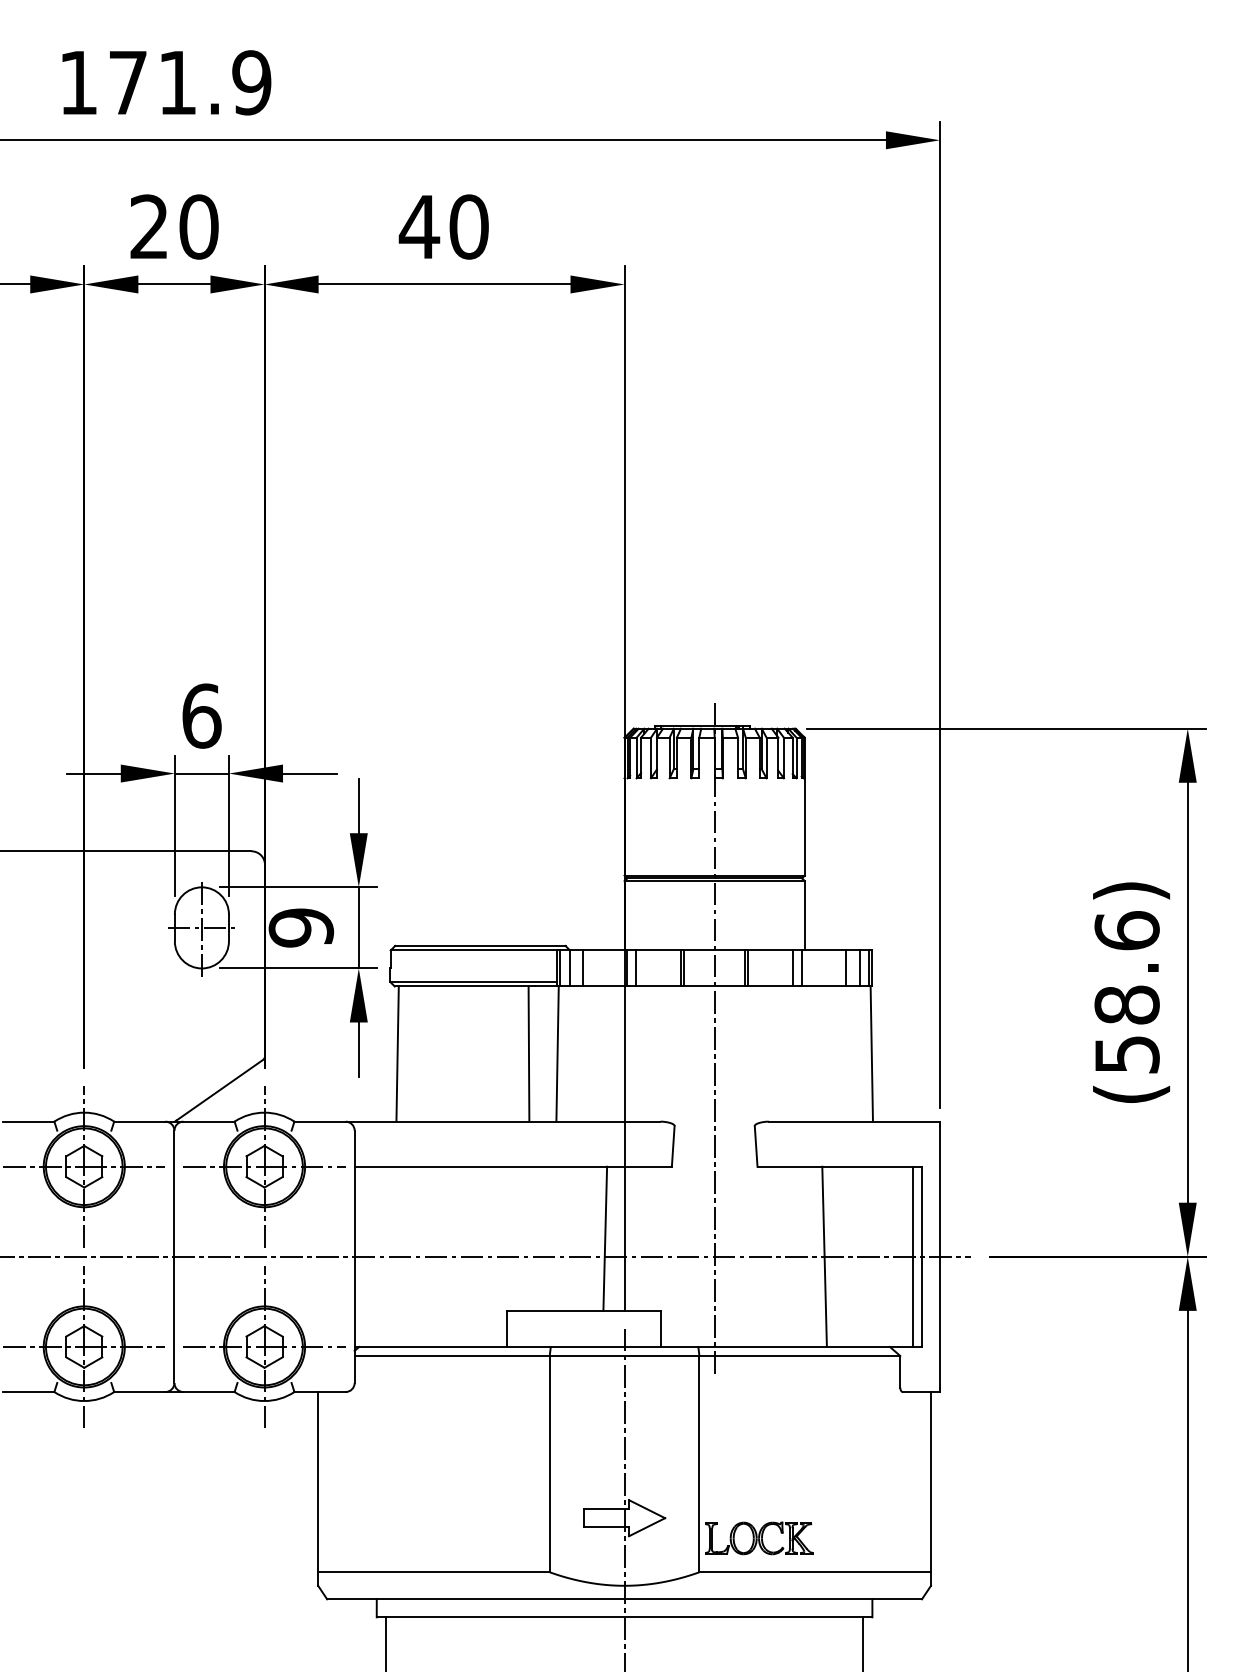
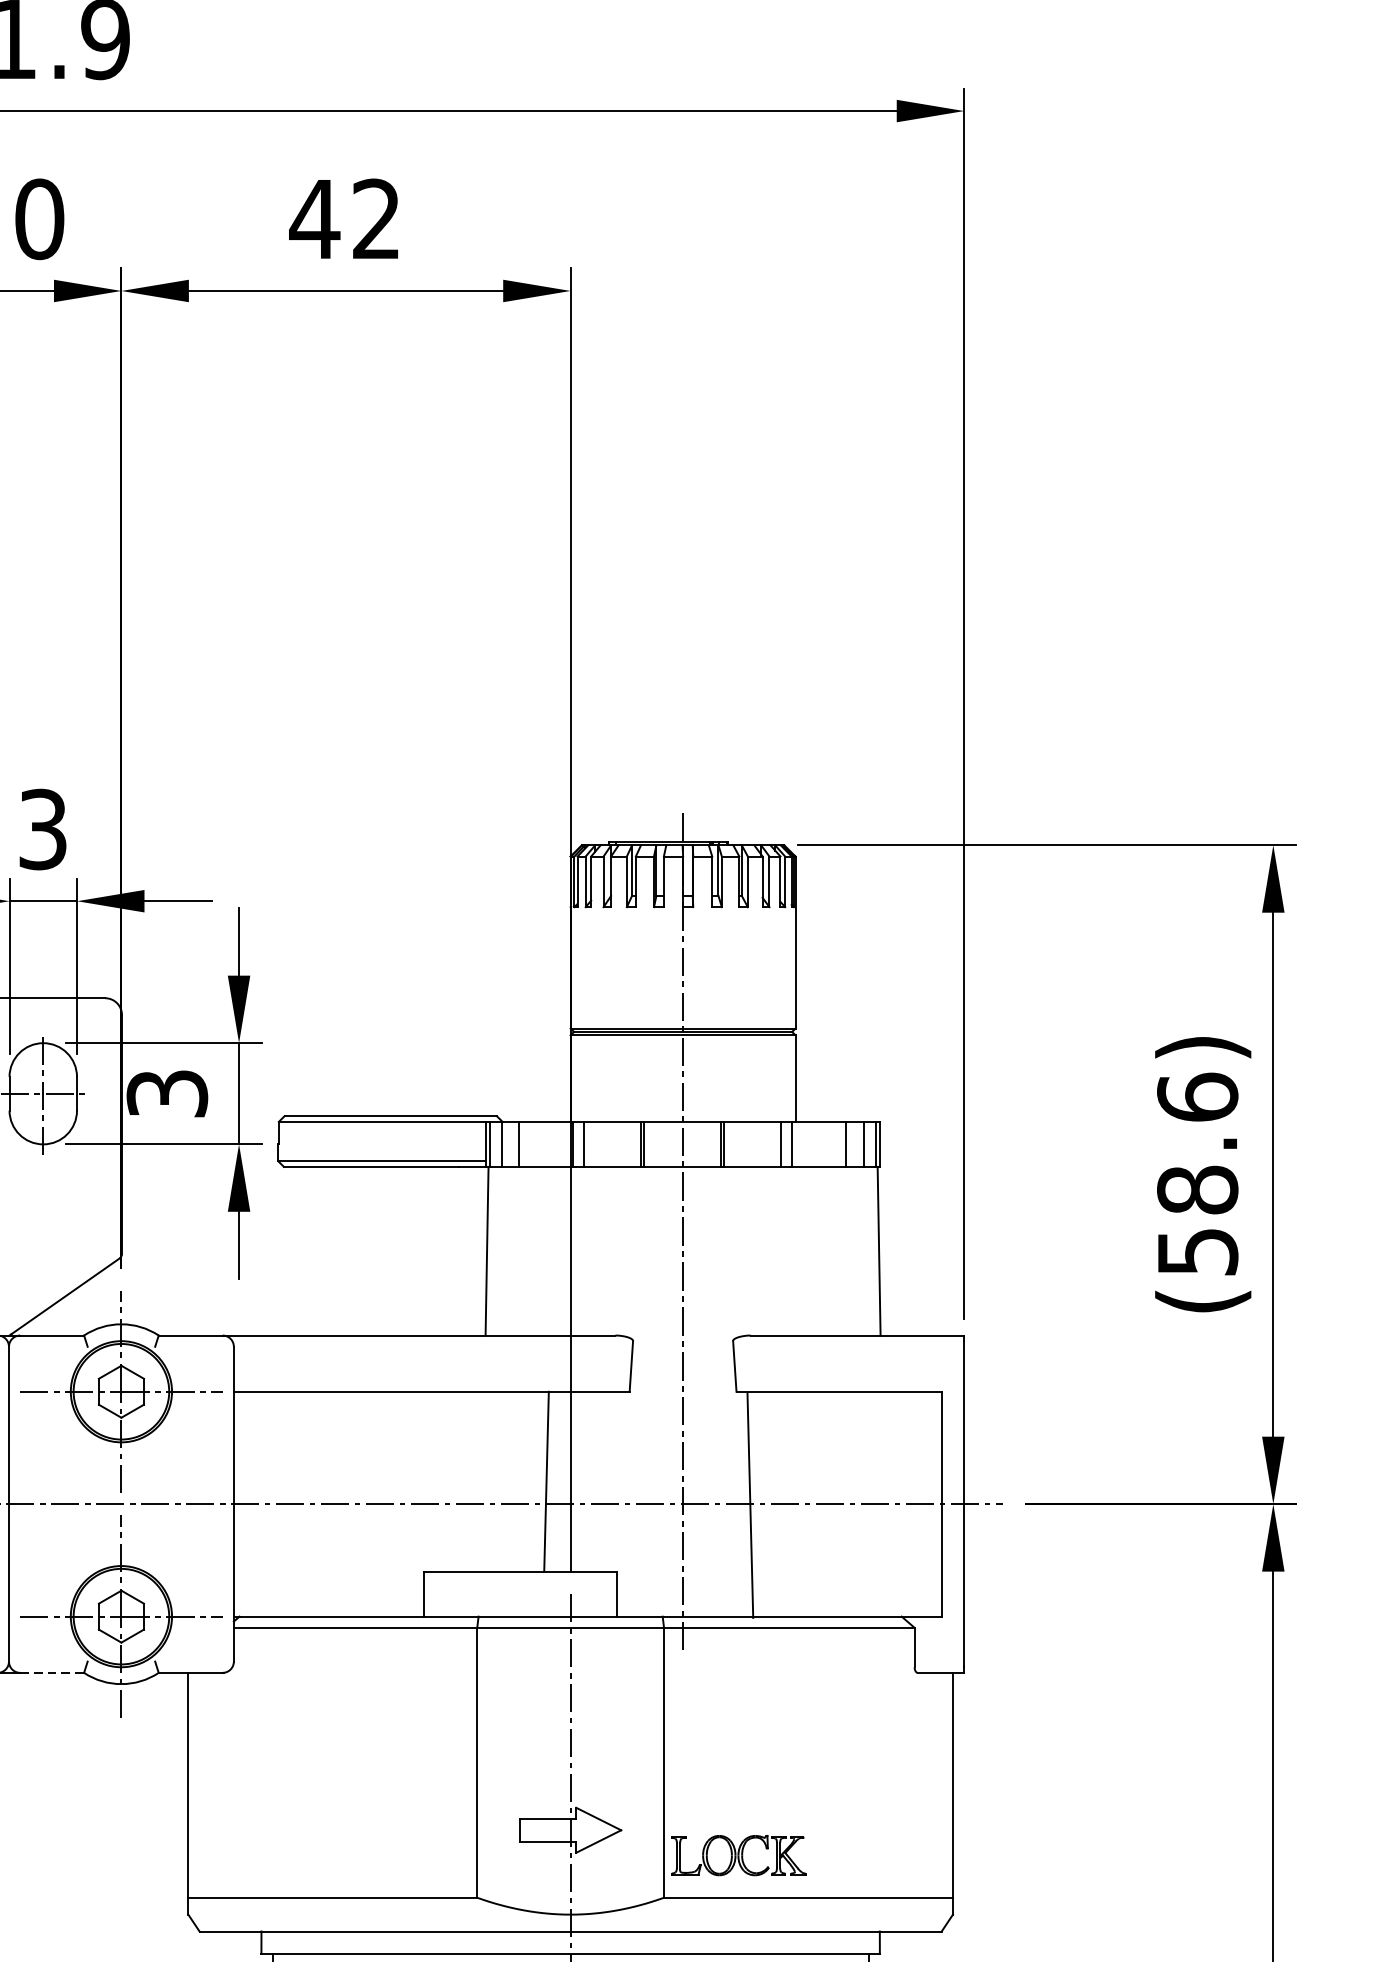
text: (468, 226) -> (375, 218), 40 -> 42
text: (201, 715) -> (42, 828), 6 -> 3
text: (300, 927) -> (166, 1093), 9 -> 3
line: (397, 1053) -> (287, 1250), removed
line: (528, 1053) -> (450, 1250), removed
line: (824, 1256) -> (750, 1505), moved
line: (912, 1256) -> (929, 1503), removed
line: (209, 1392) -> (52, 1673), solid -> dashed

